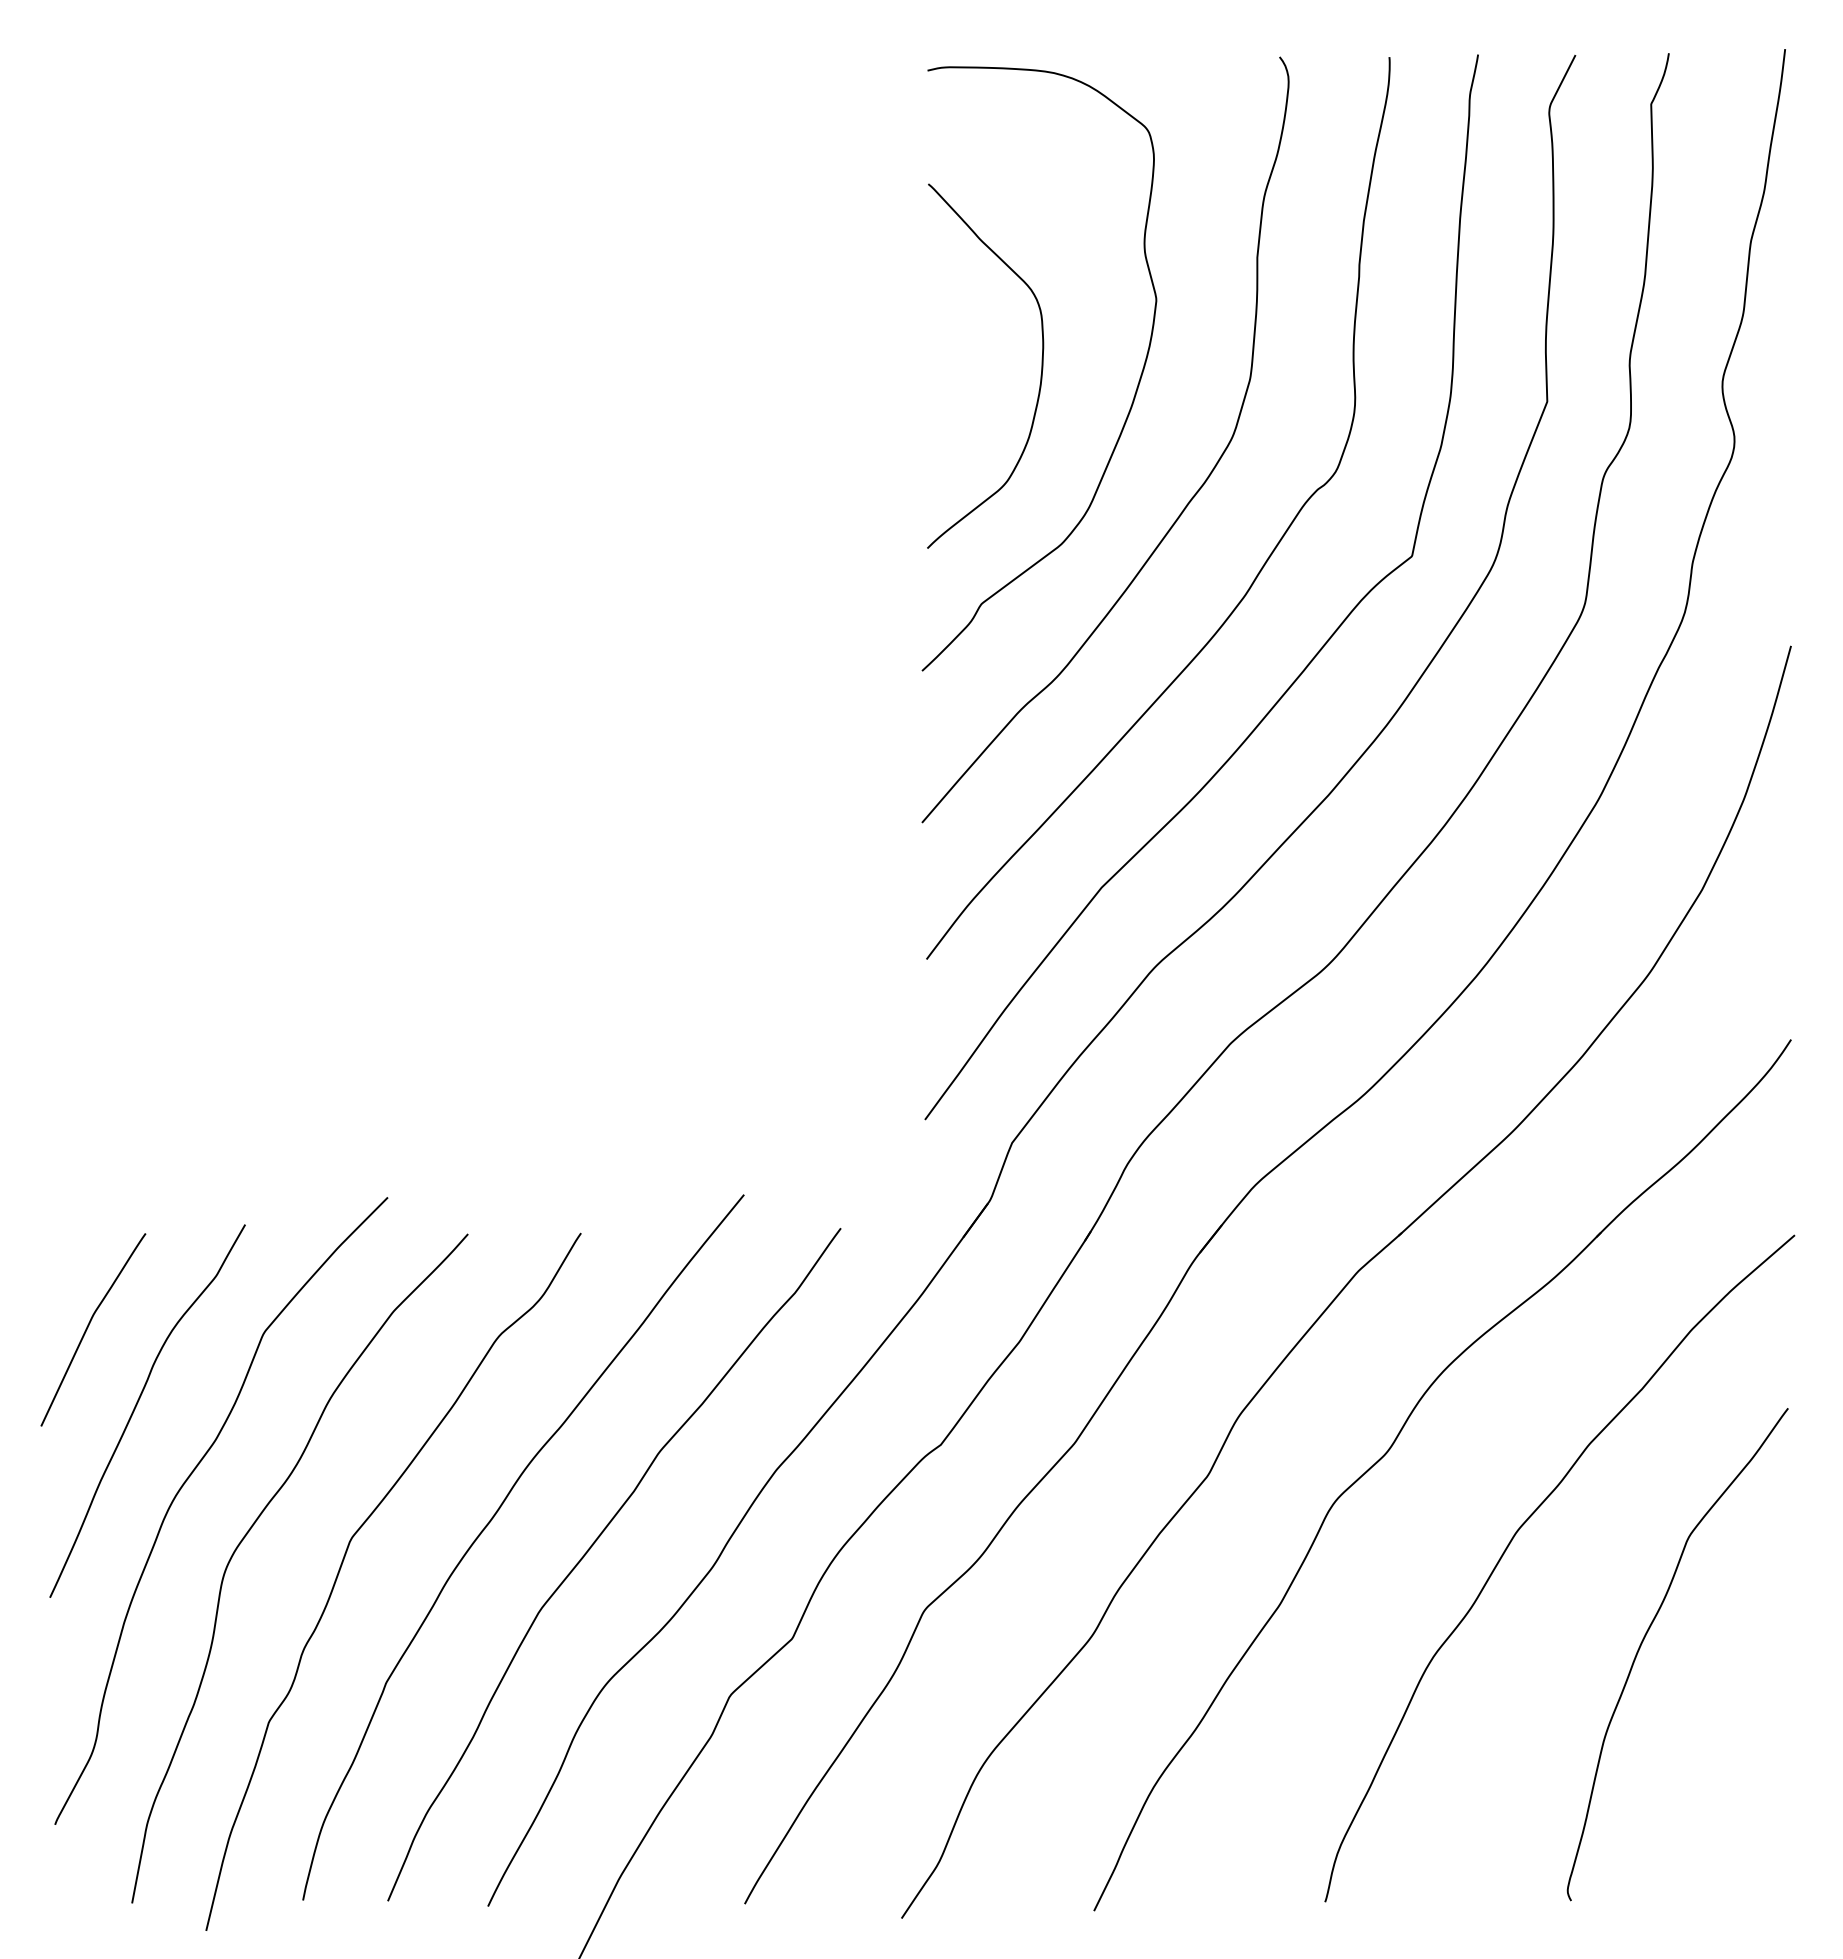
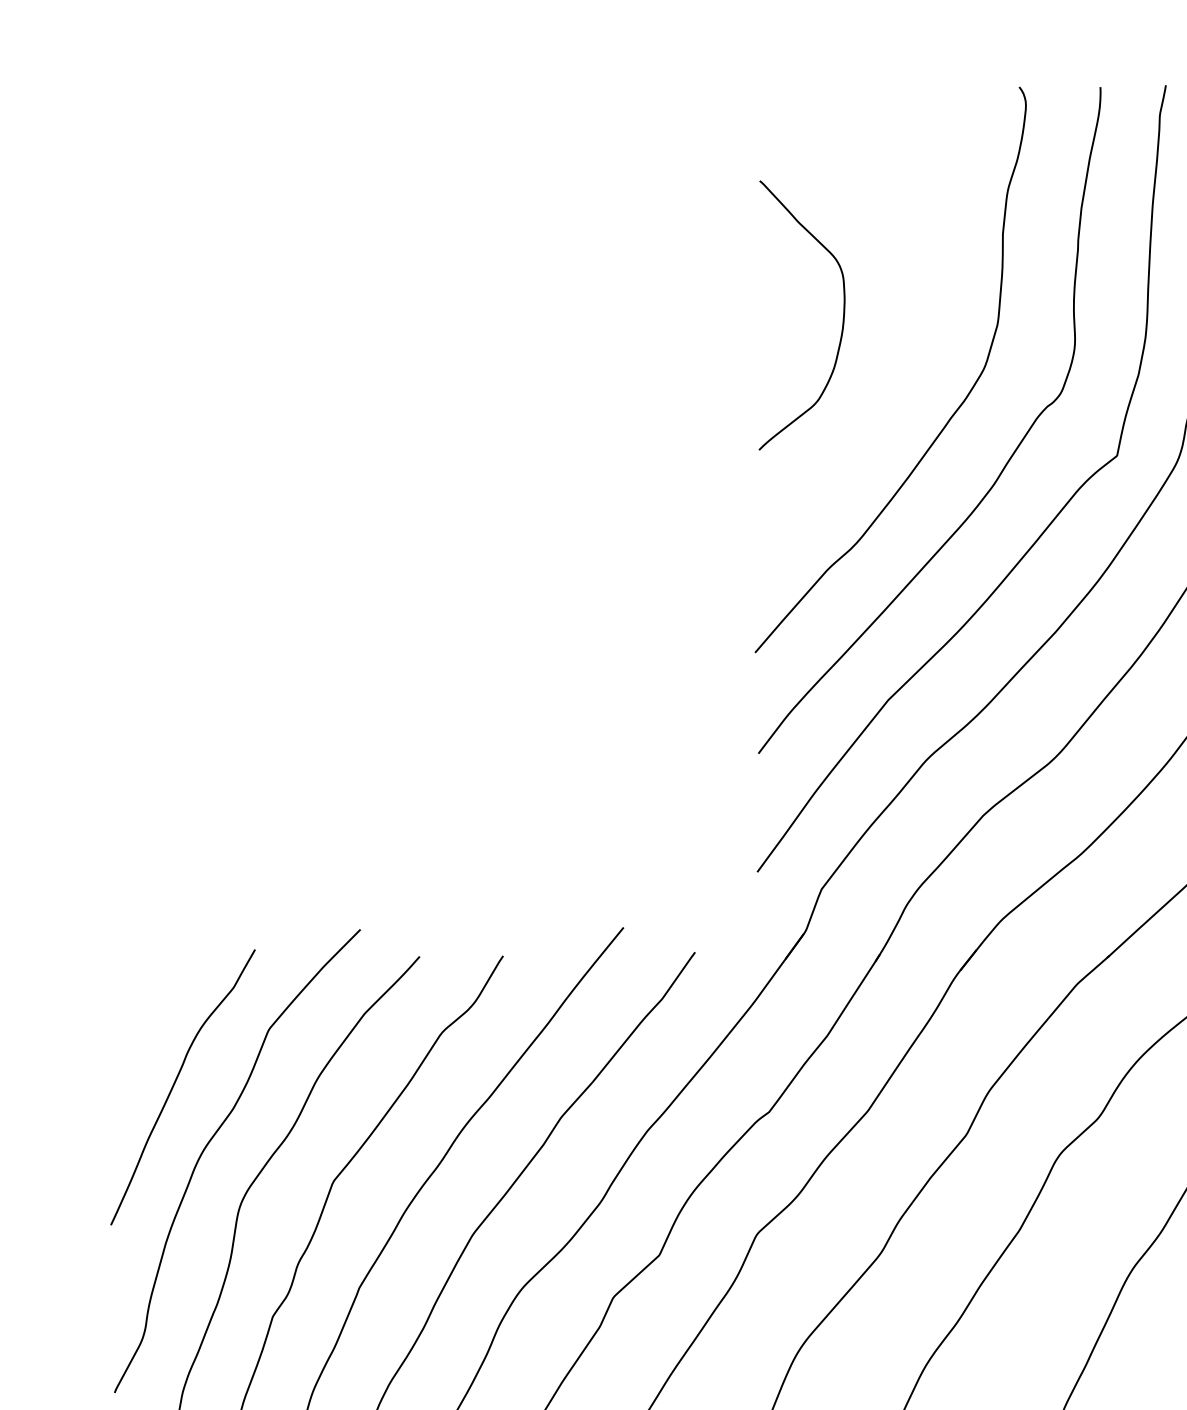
curve: (1134, 393) -> (912, 335), removed
curve: (88, 1327) -> (139, 1025), removed

